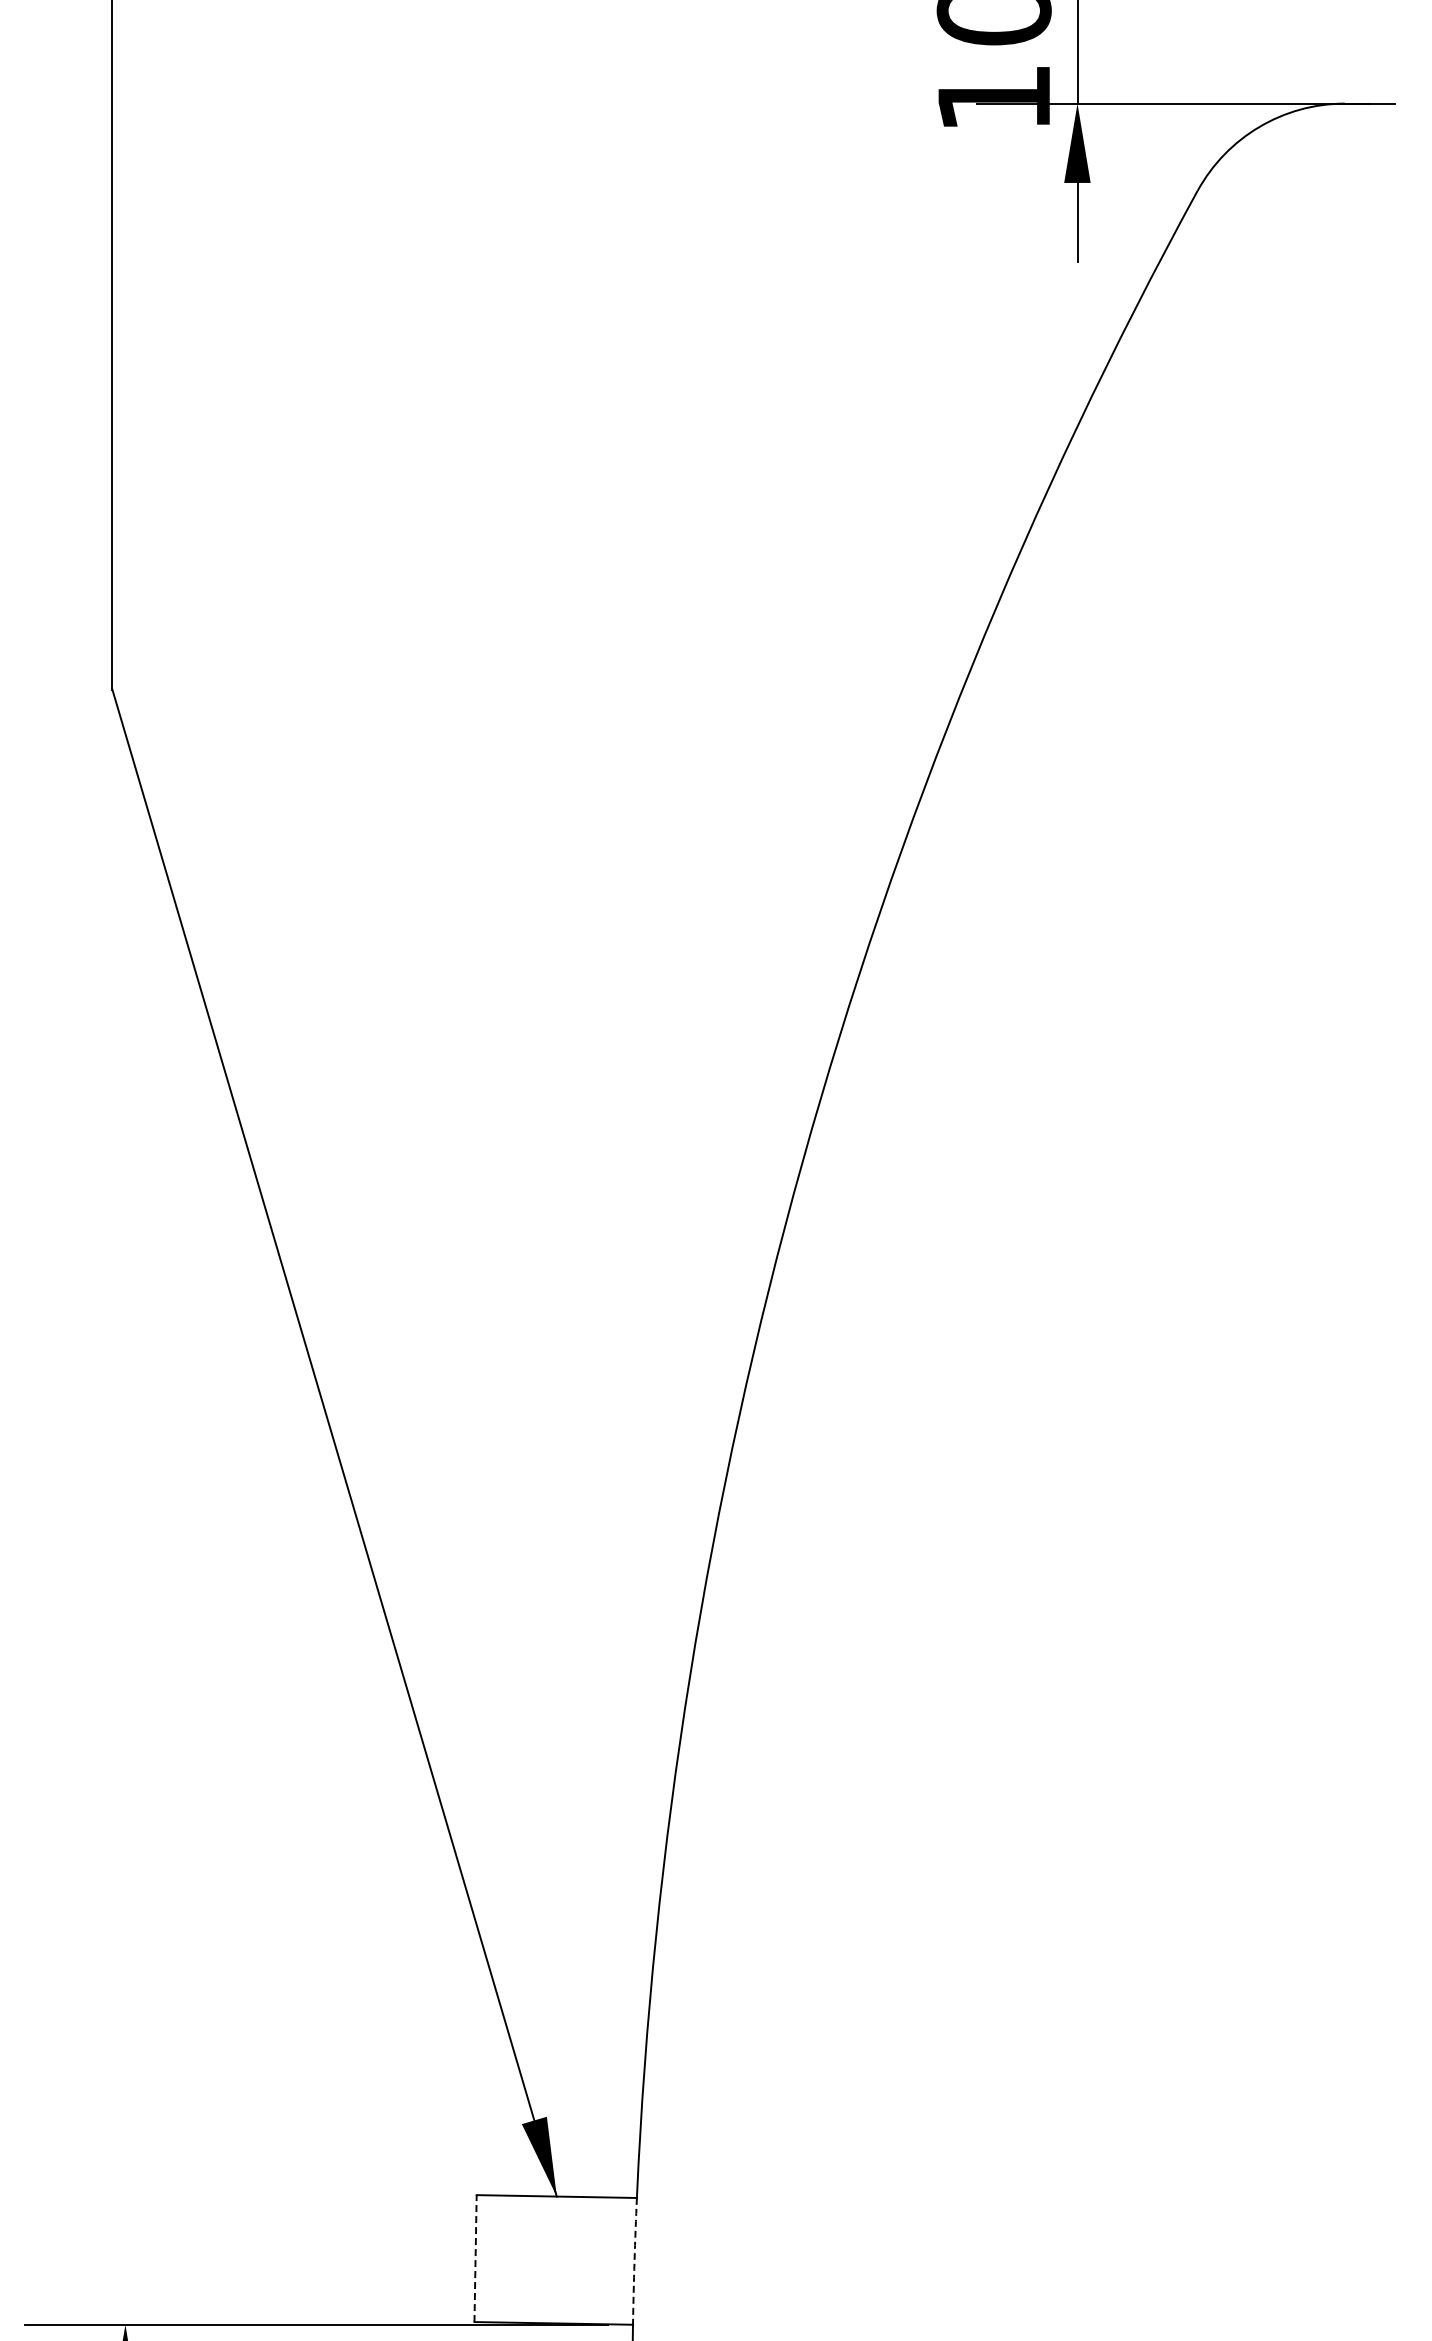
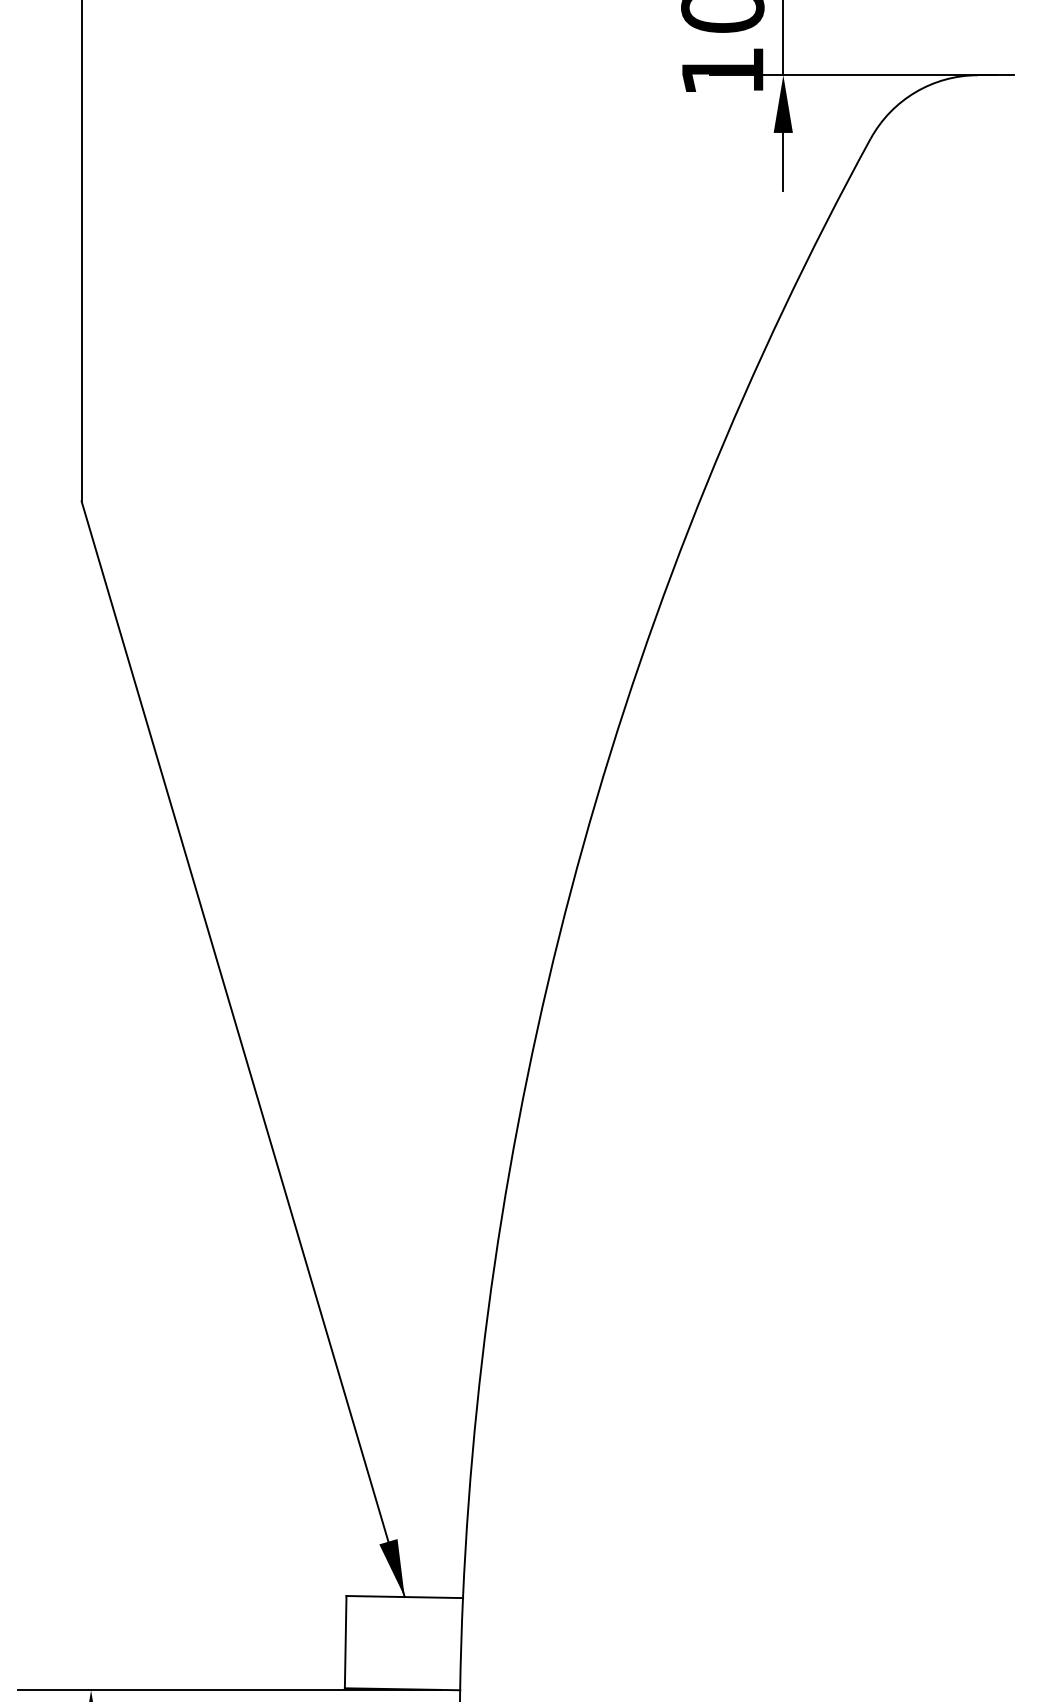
line: (475, 2258) -> (345, 1642), dashed -> solid
arc: (634, 2261) -> (461, 1644), dashed -> solid

